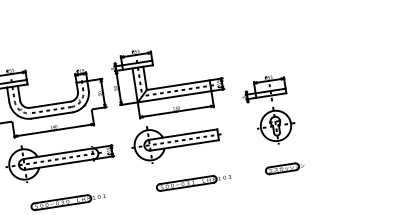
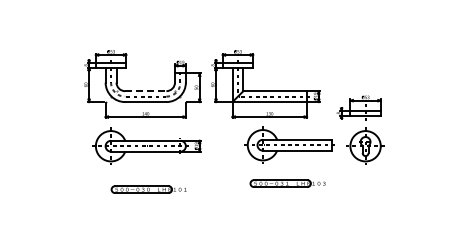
line: (50, 105) -> (145, 91), solid -> dashed
part: (175, 140) -> (289, 144), moved
part: (284, 168) -> (367, 189), removed
part: (193, 182) -> (287, 183), moved

